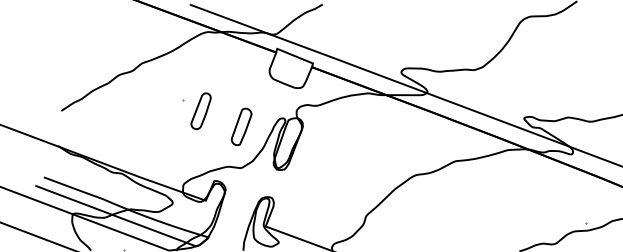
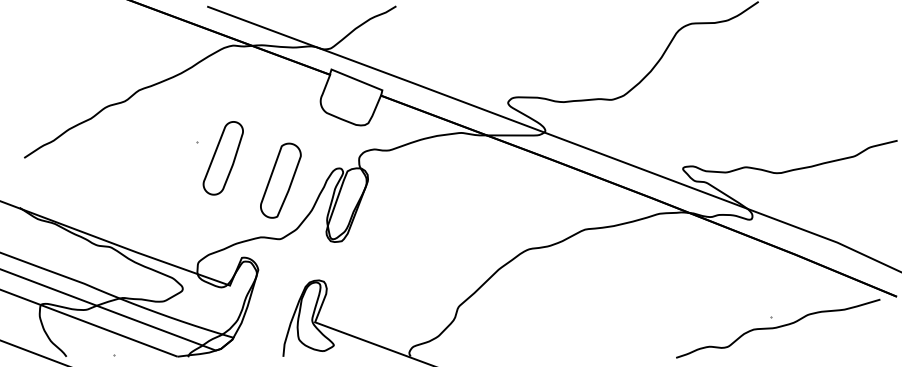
part: (200, 111) -> (222, 158), size x1.43
part: (241, 126) -> (280, 180), size x1.43

